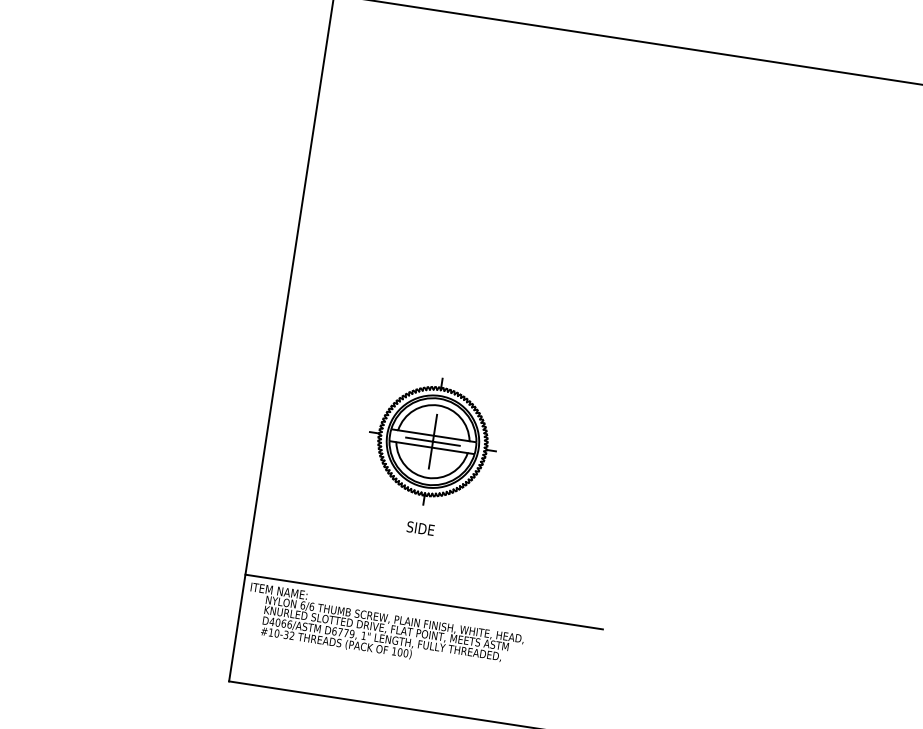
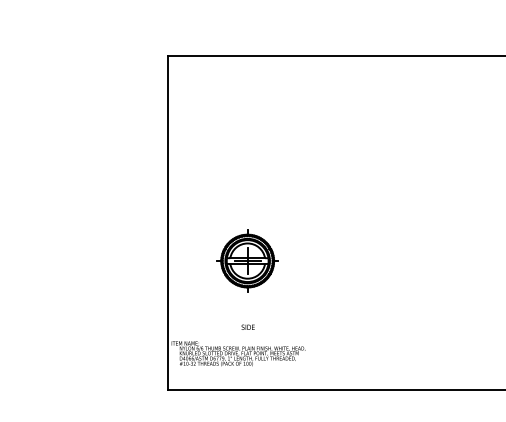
text: (419, 526) -> (247, 326), moved
line: (424, 603) -> (255, 338), removed

